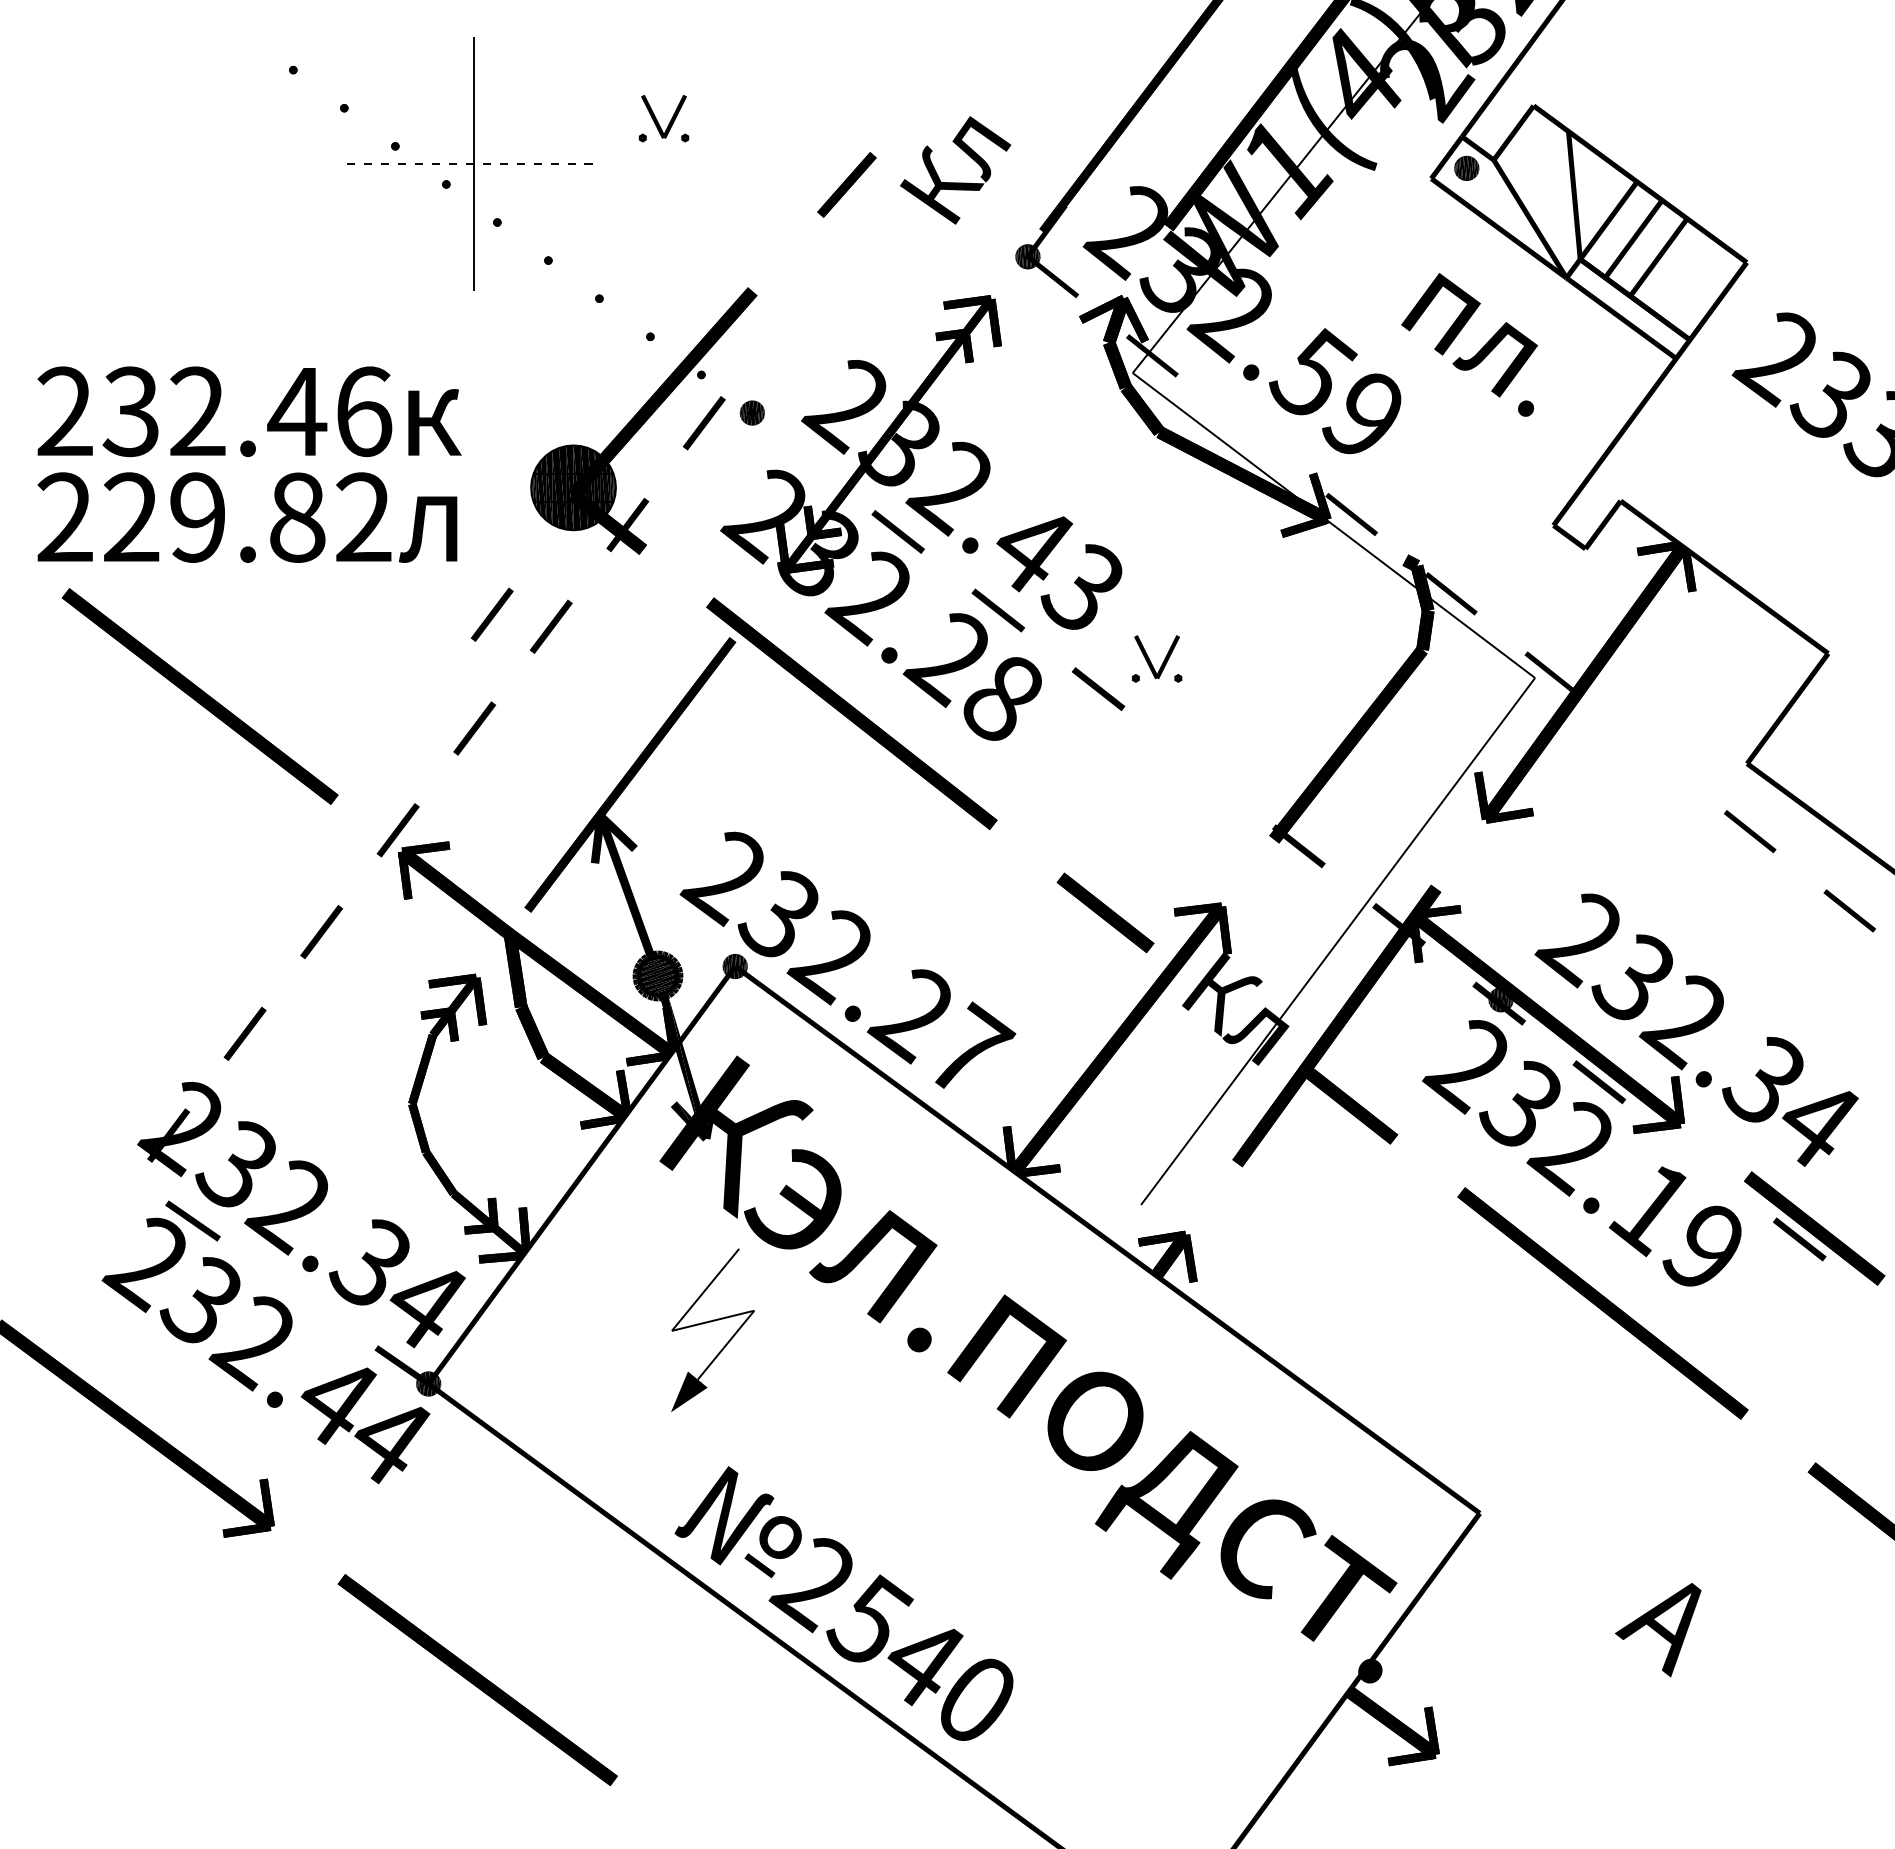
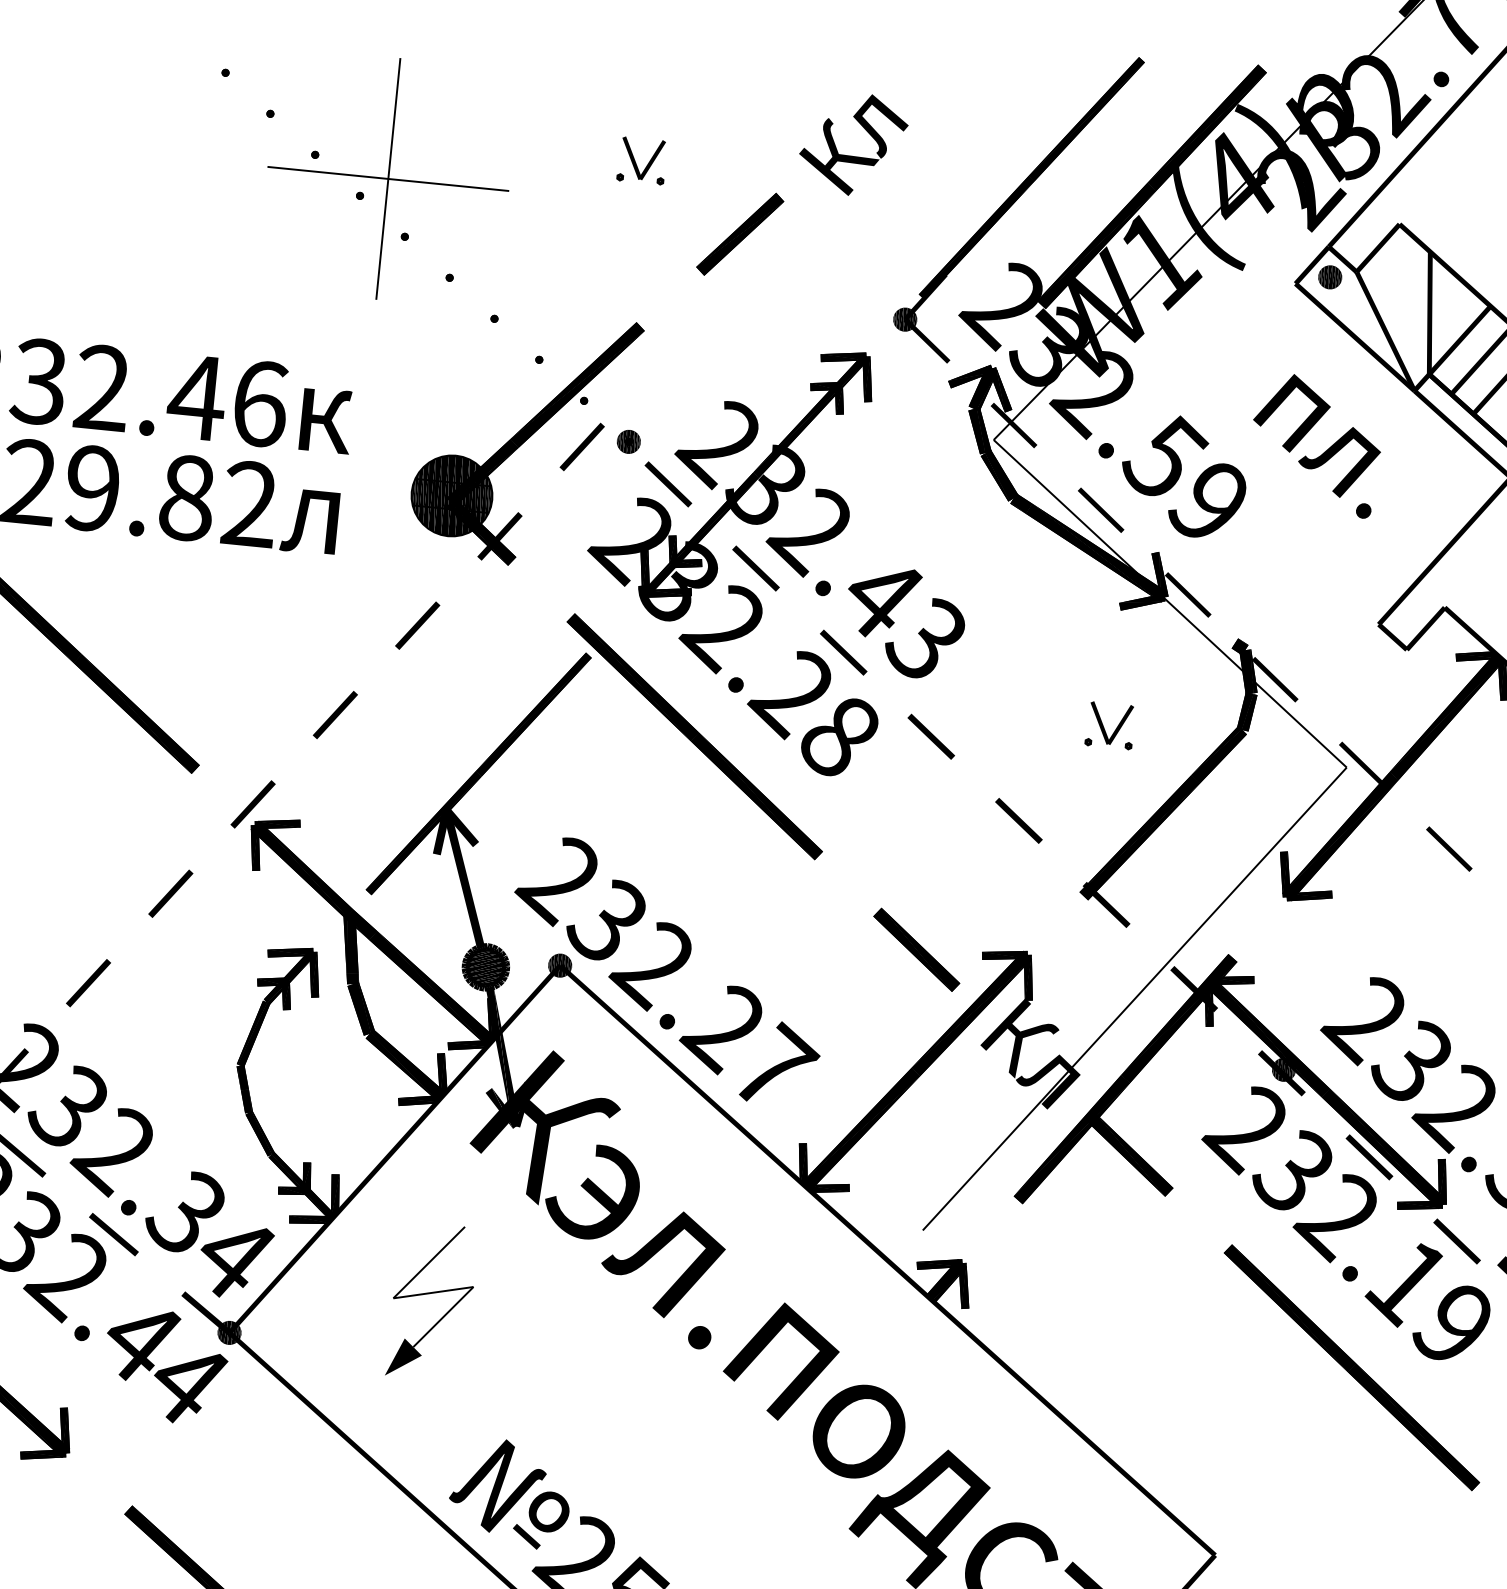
part: (663, 118) -> (641, 160), moved
line: (474, 163) -> (388, 178), dashed -> solid
text: (955, 170) -> (853, 144), moved
part: (846, 184) -> (739, 233), size x1.43
line: (1251, 434) -> (1100, 509), added
line: (797, 453) -> (667, 484), added
line: (491, 614) -> (362, 608), removed
part: (1163, 660) -> (1116, 727), moved
line: (1650, 751) -> (1449, 848), added
line: (1198, 767) -> (1018, 820), added
line: (1699, 1160) -> (1457, 1241), added
line: (297, 1293) -> (113, 1234), added
part: (711, 1322) -> (431, 1294), moved

